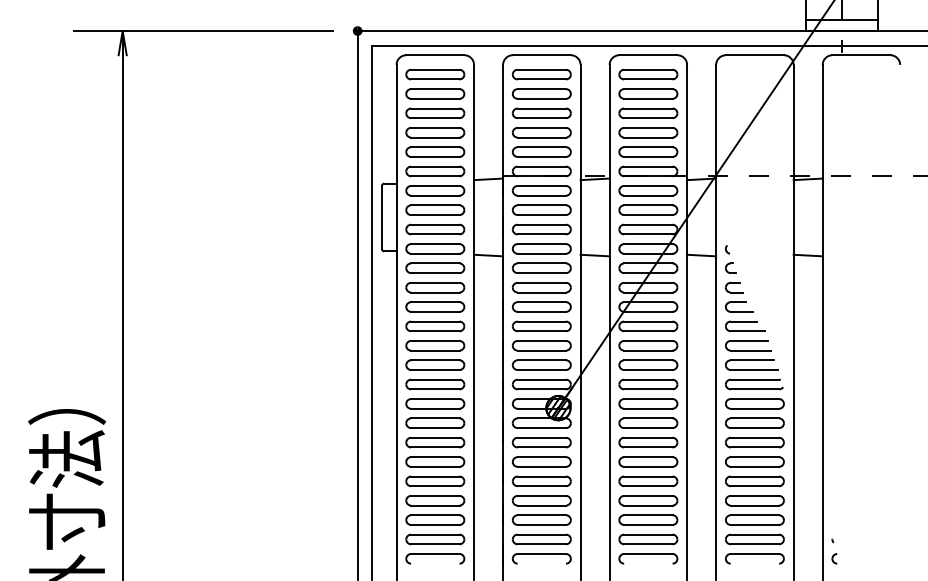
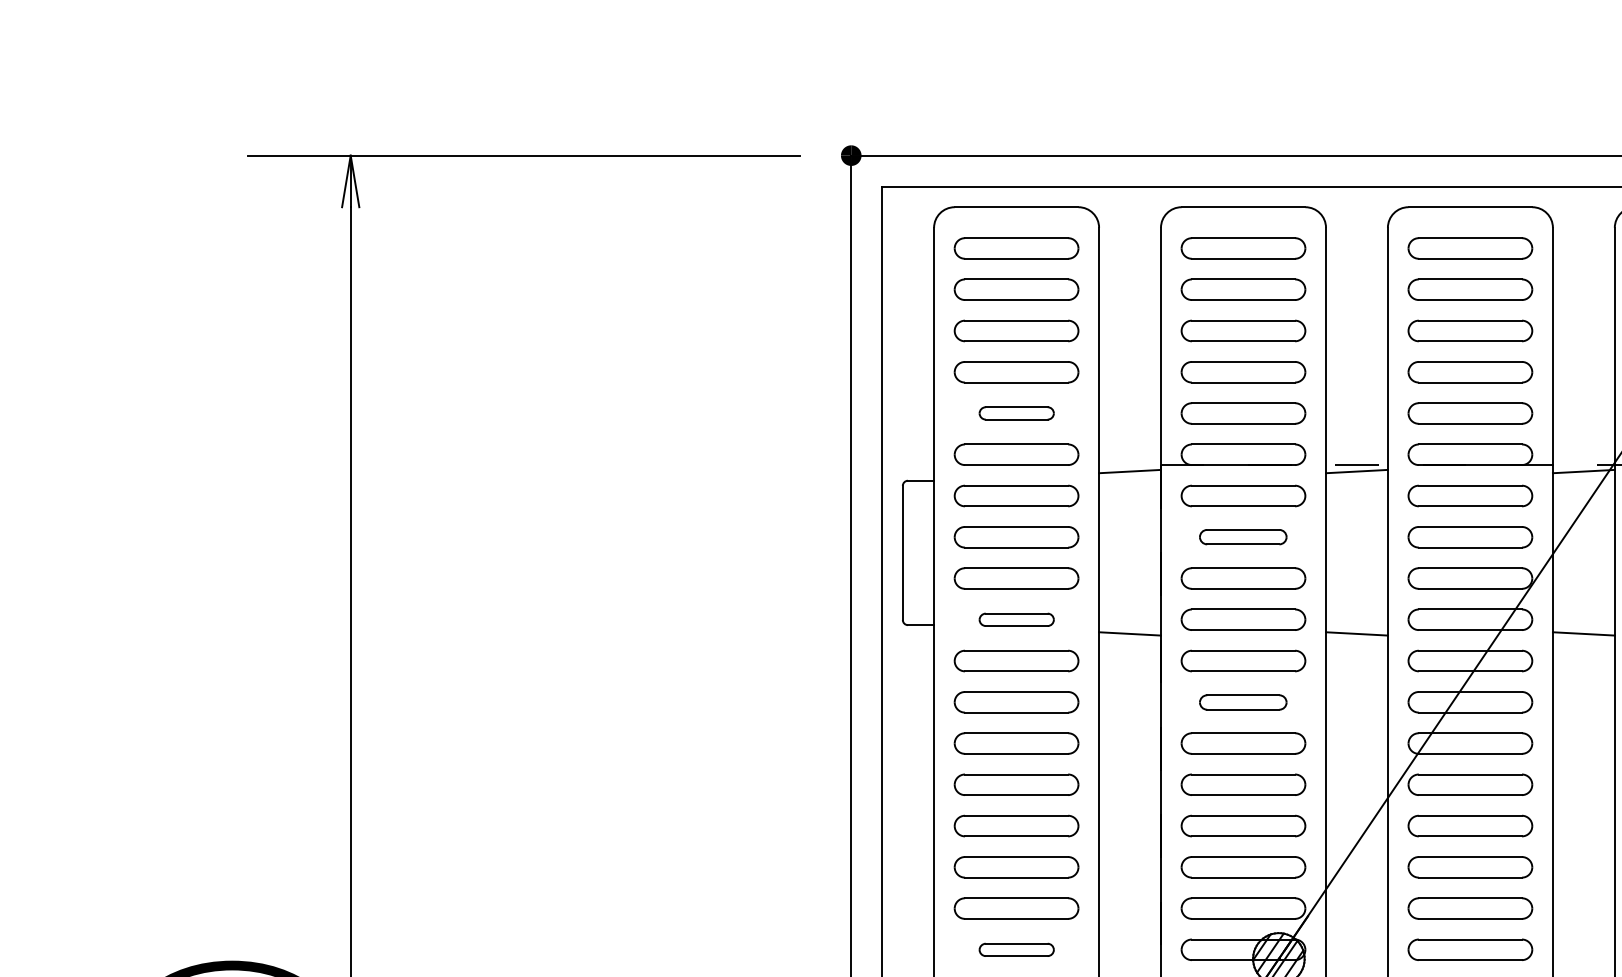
part: (435, 151) -> (1016, 412), size x0.6
part: (541, 209) -> (1242, 535), size x0.7
part: (435, 248) -> (1016, 618), size x0.6
part: (541, 287) -> (1242, 701), size x0.7
part: (435, 403) -> (1016, 949), size x0.6

